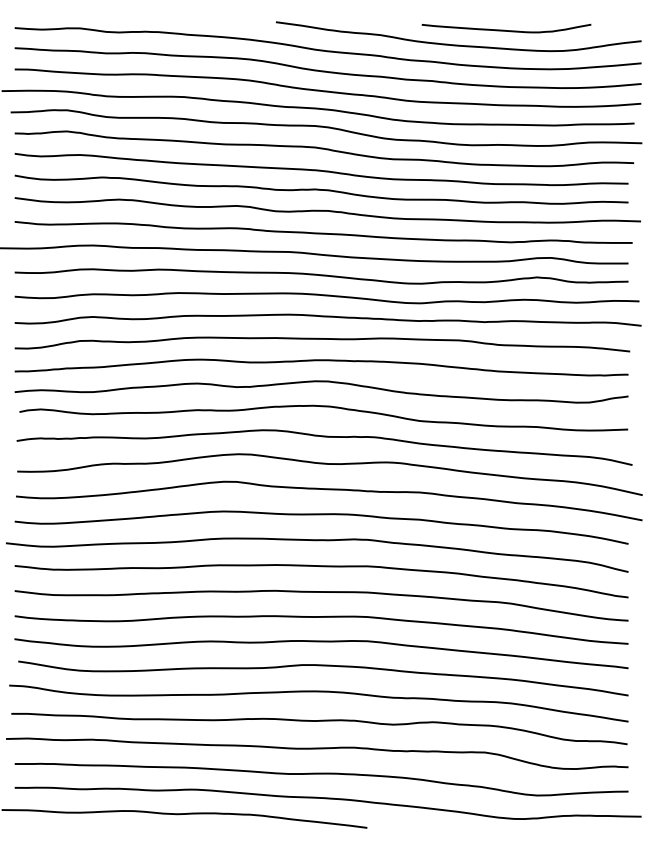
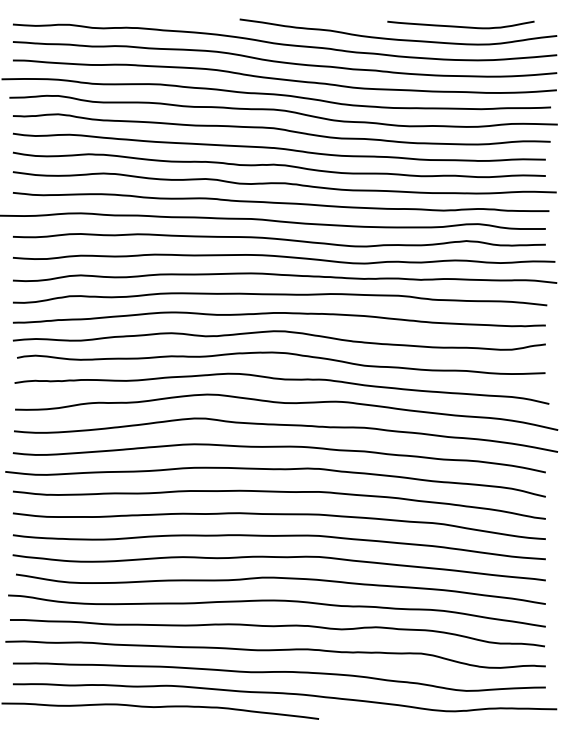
curve: (506, 30) -> (460, 26), moved

